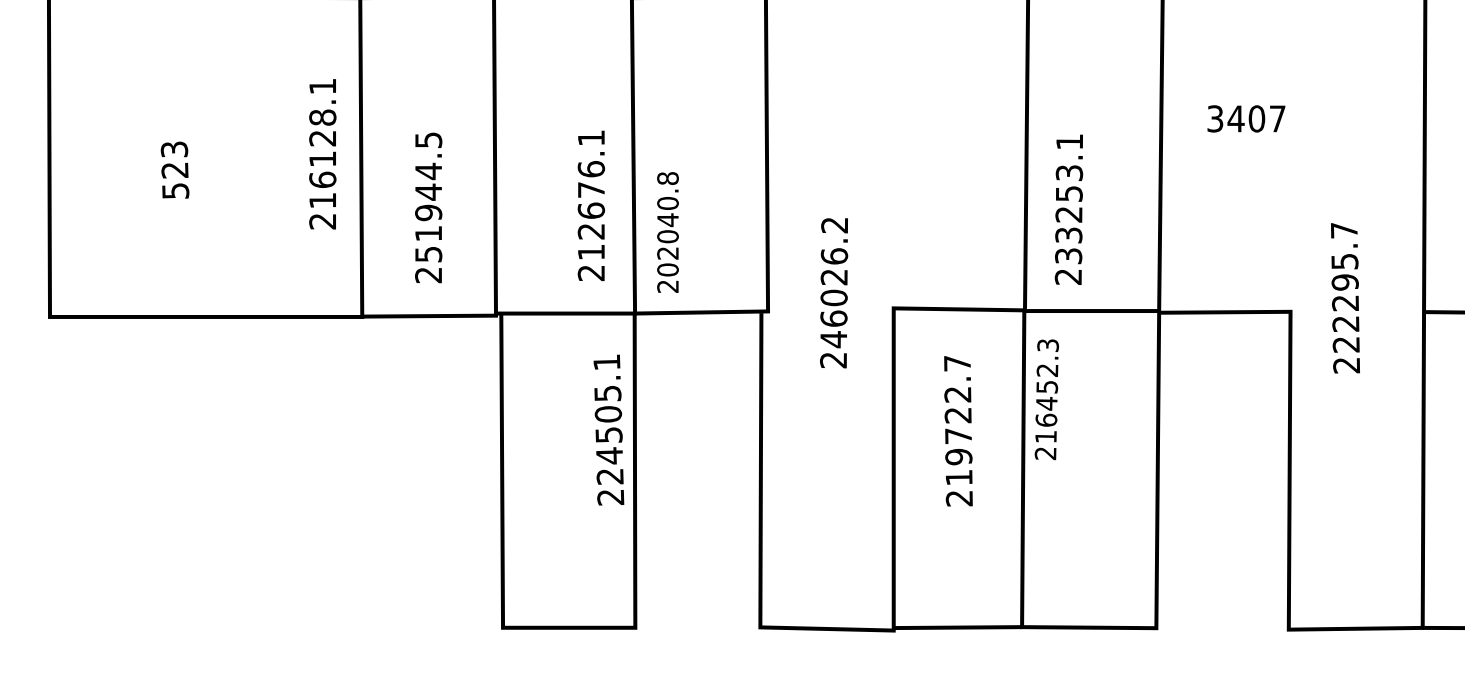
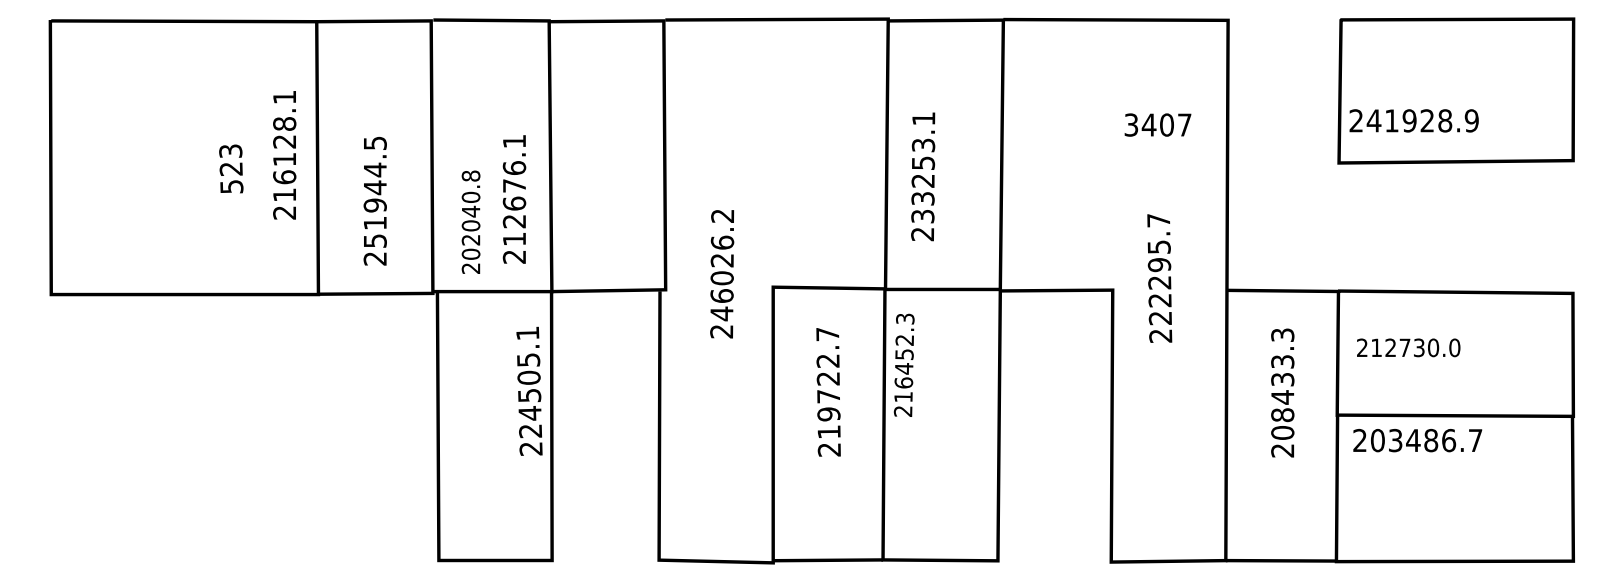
text: (1245, 118) -> (1157, 124), moved
text: (175, 169) -> (231, 168), moved
text: (1069, 209) -> (923, 176), moved
text: (667, 231) -> (470, 221), moved

